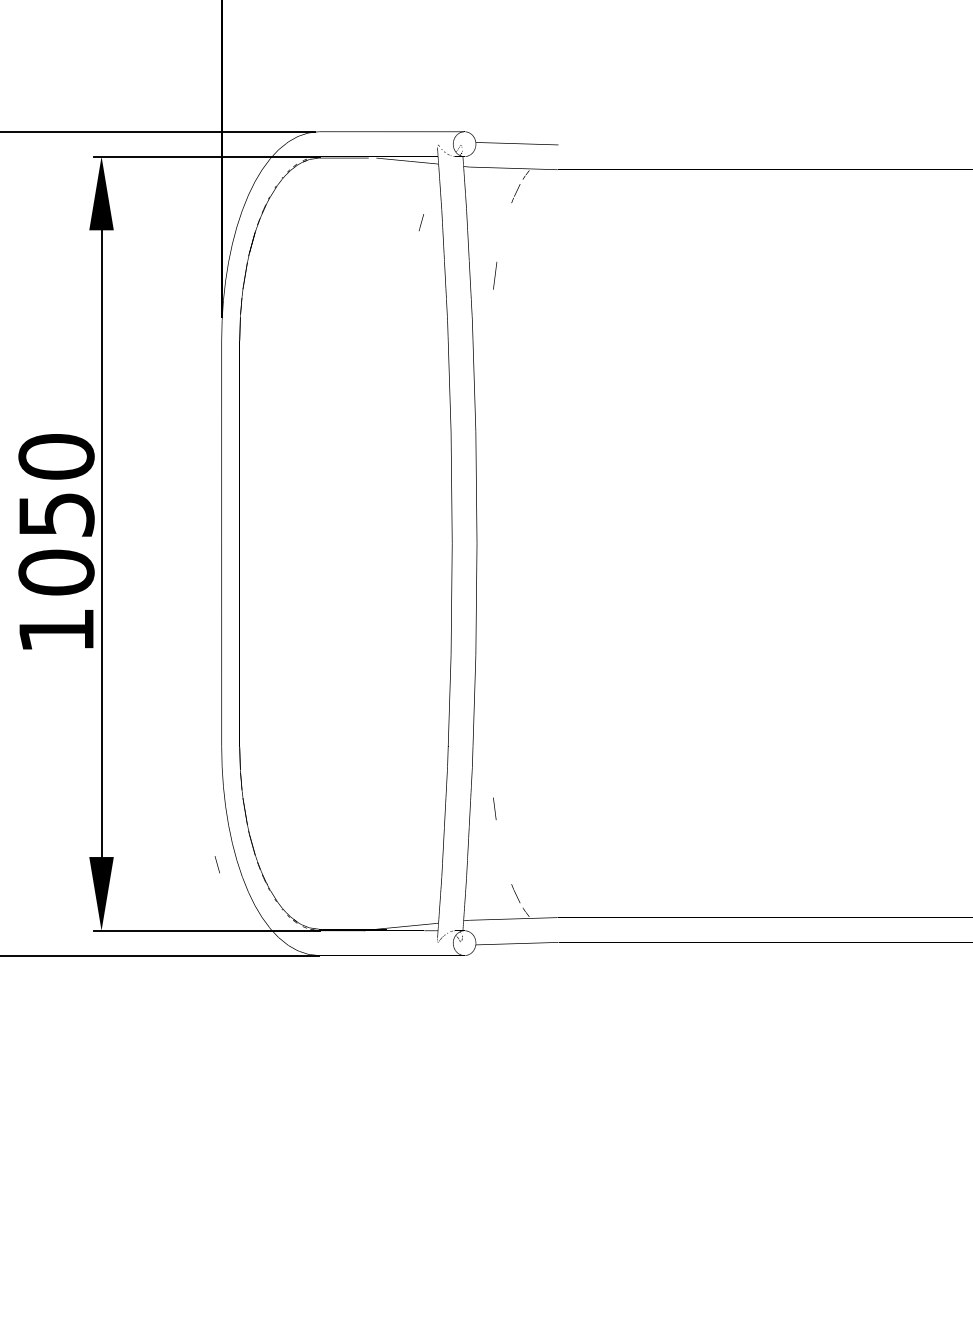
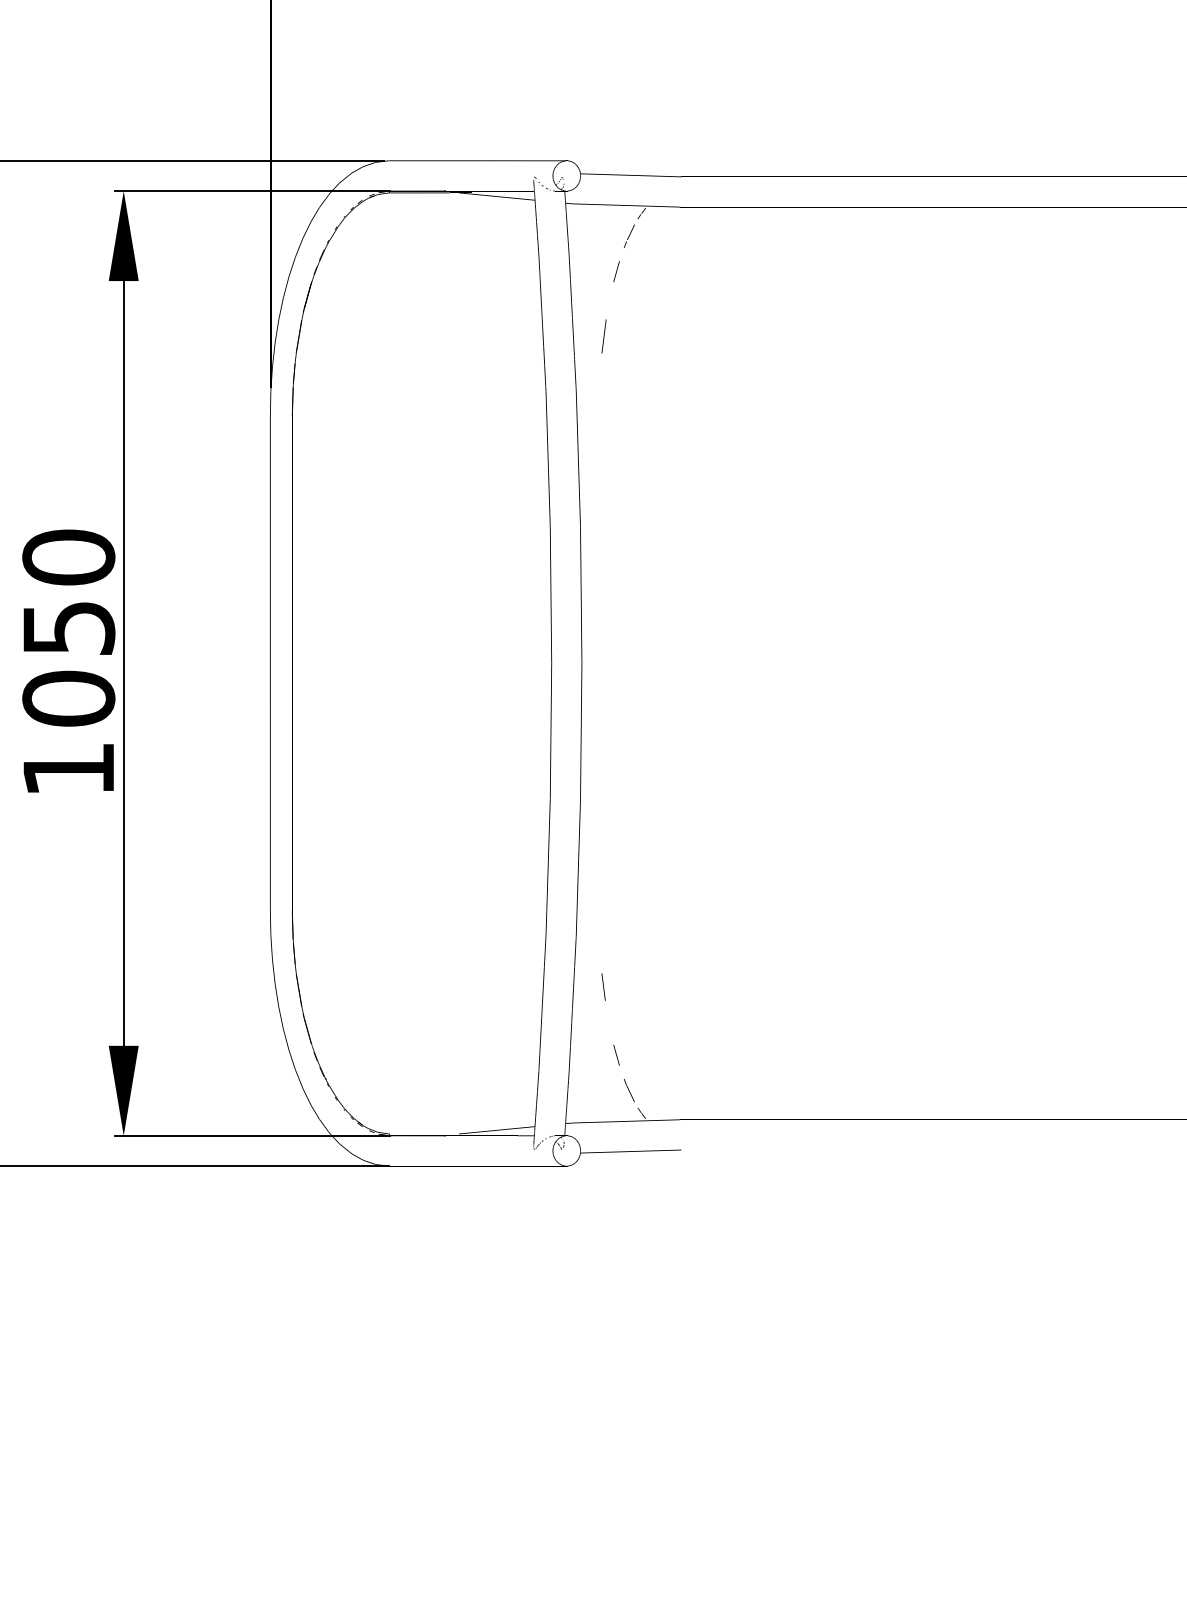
line: (421, 222) -> (616, 271), moved
line: (216, 863) -> (615, 1053), moved

